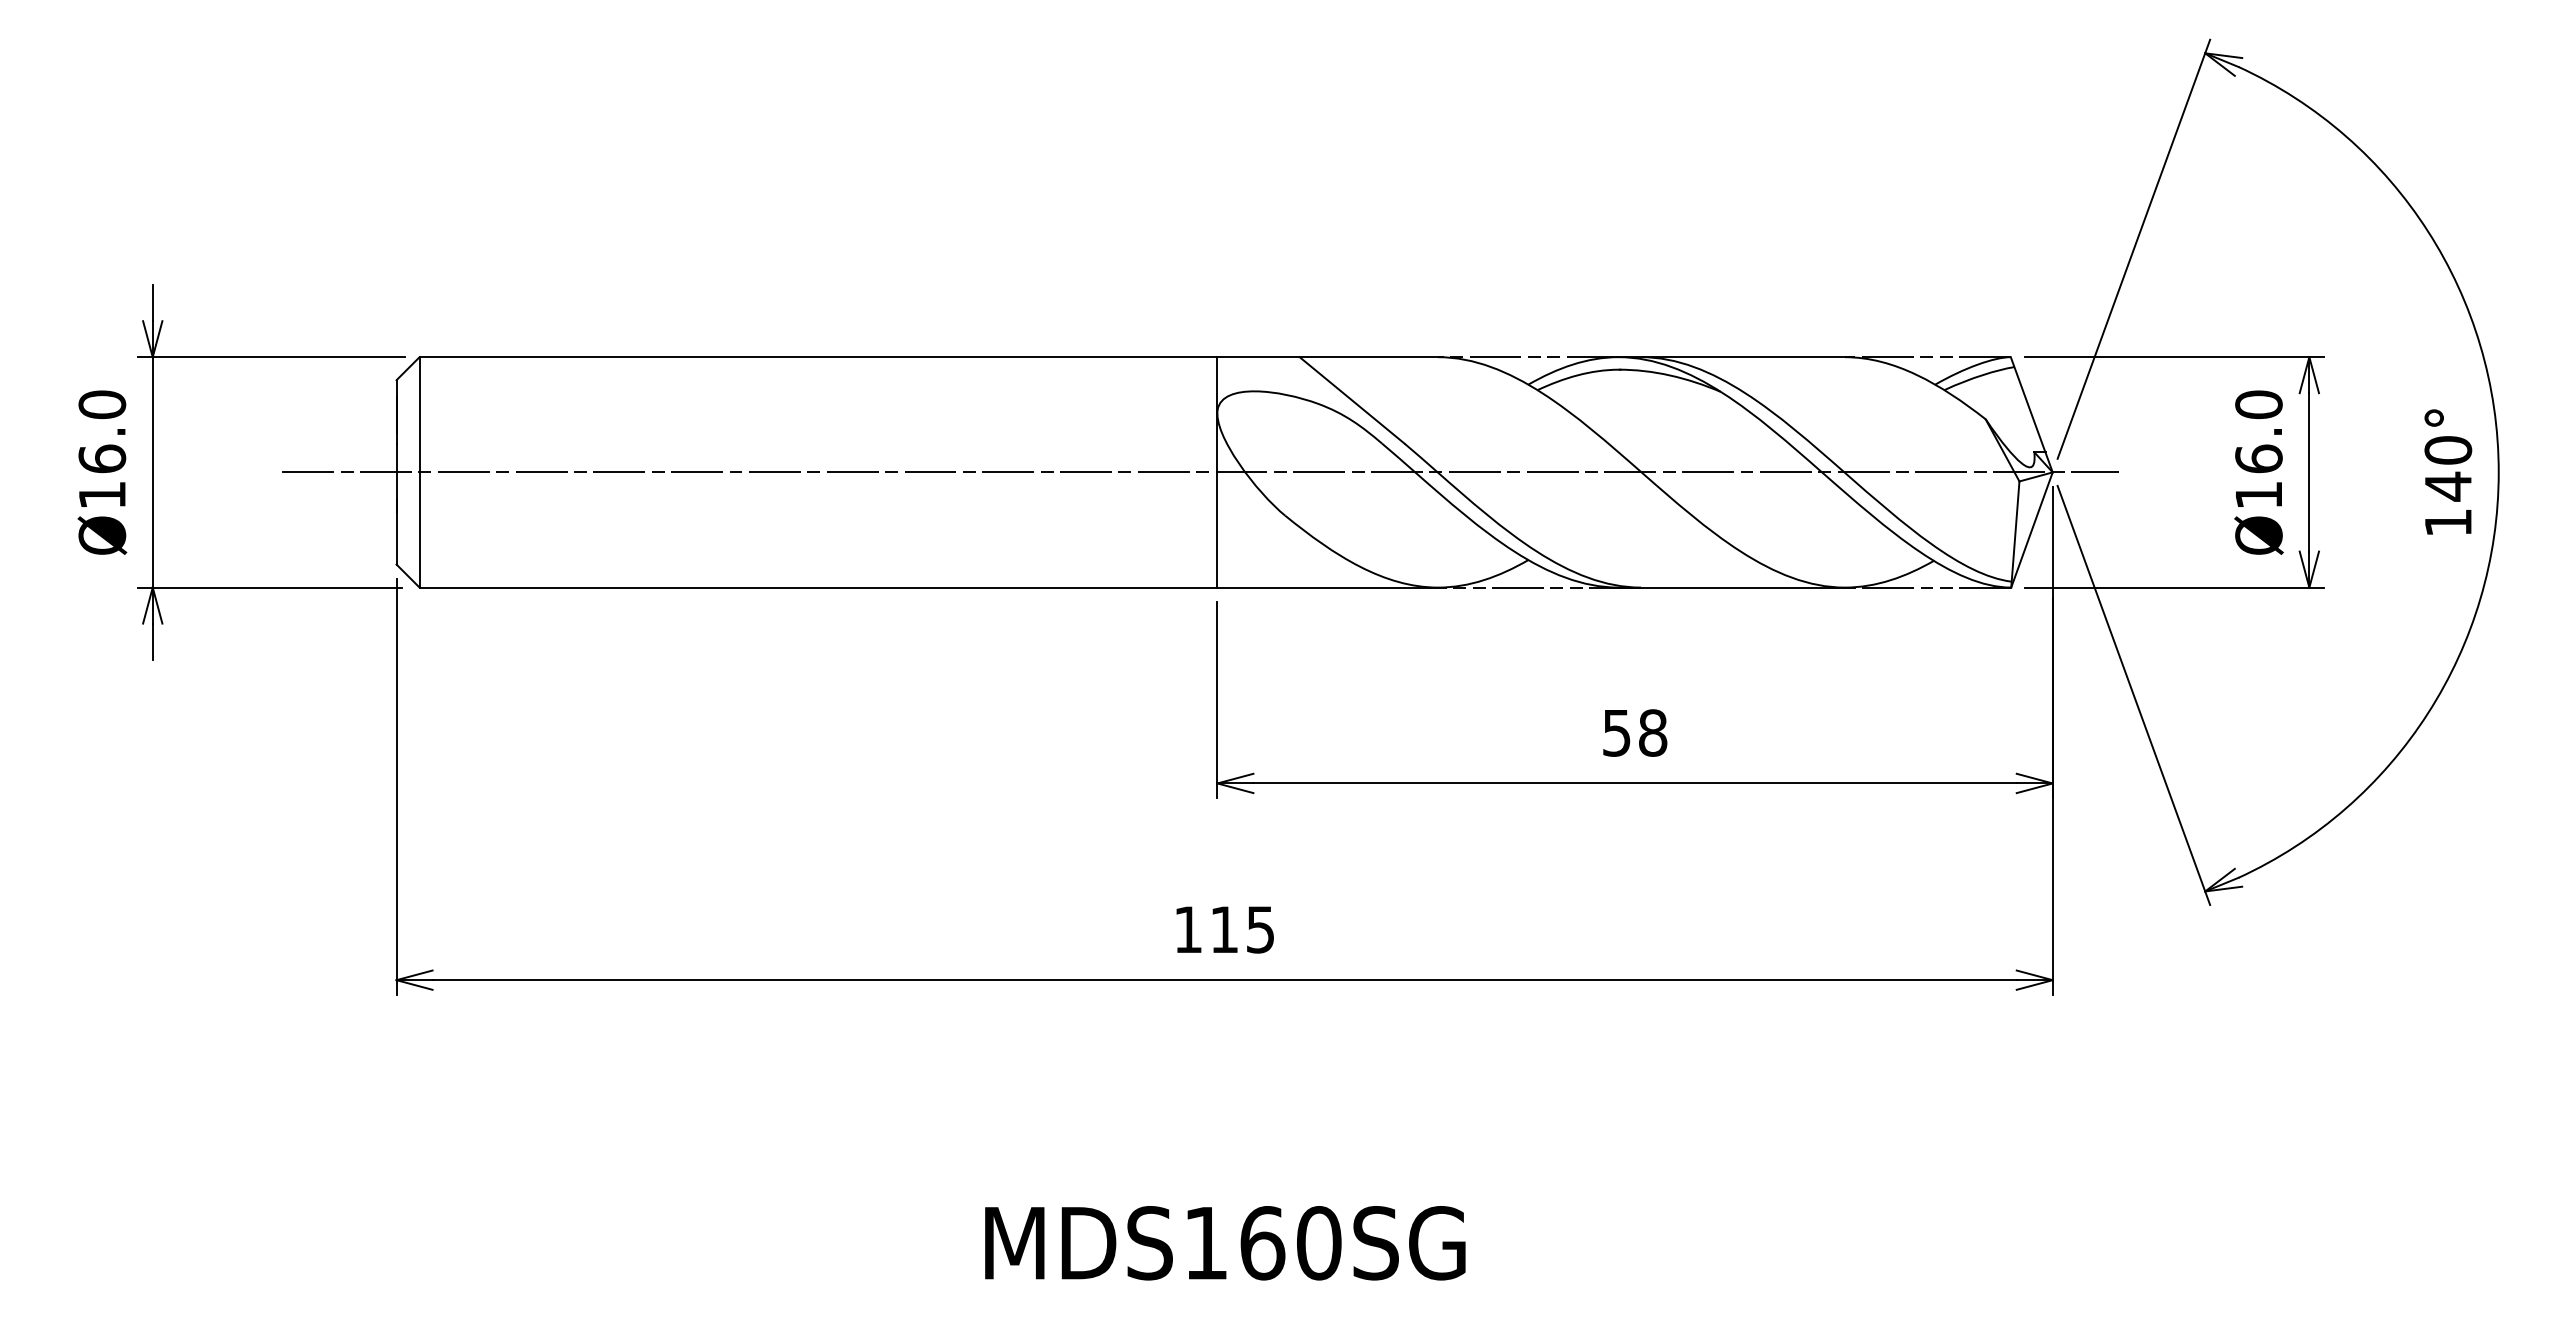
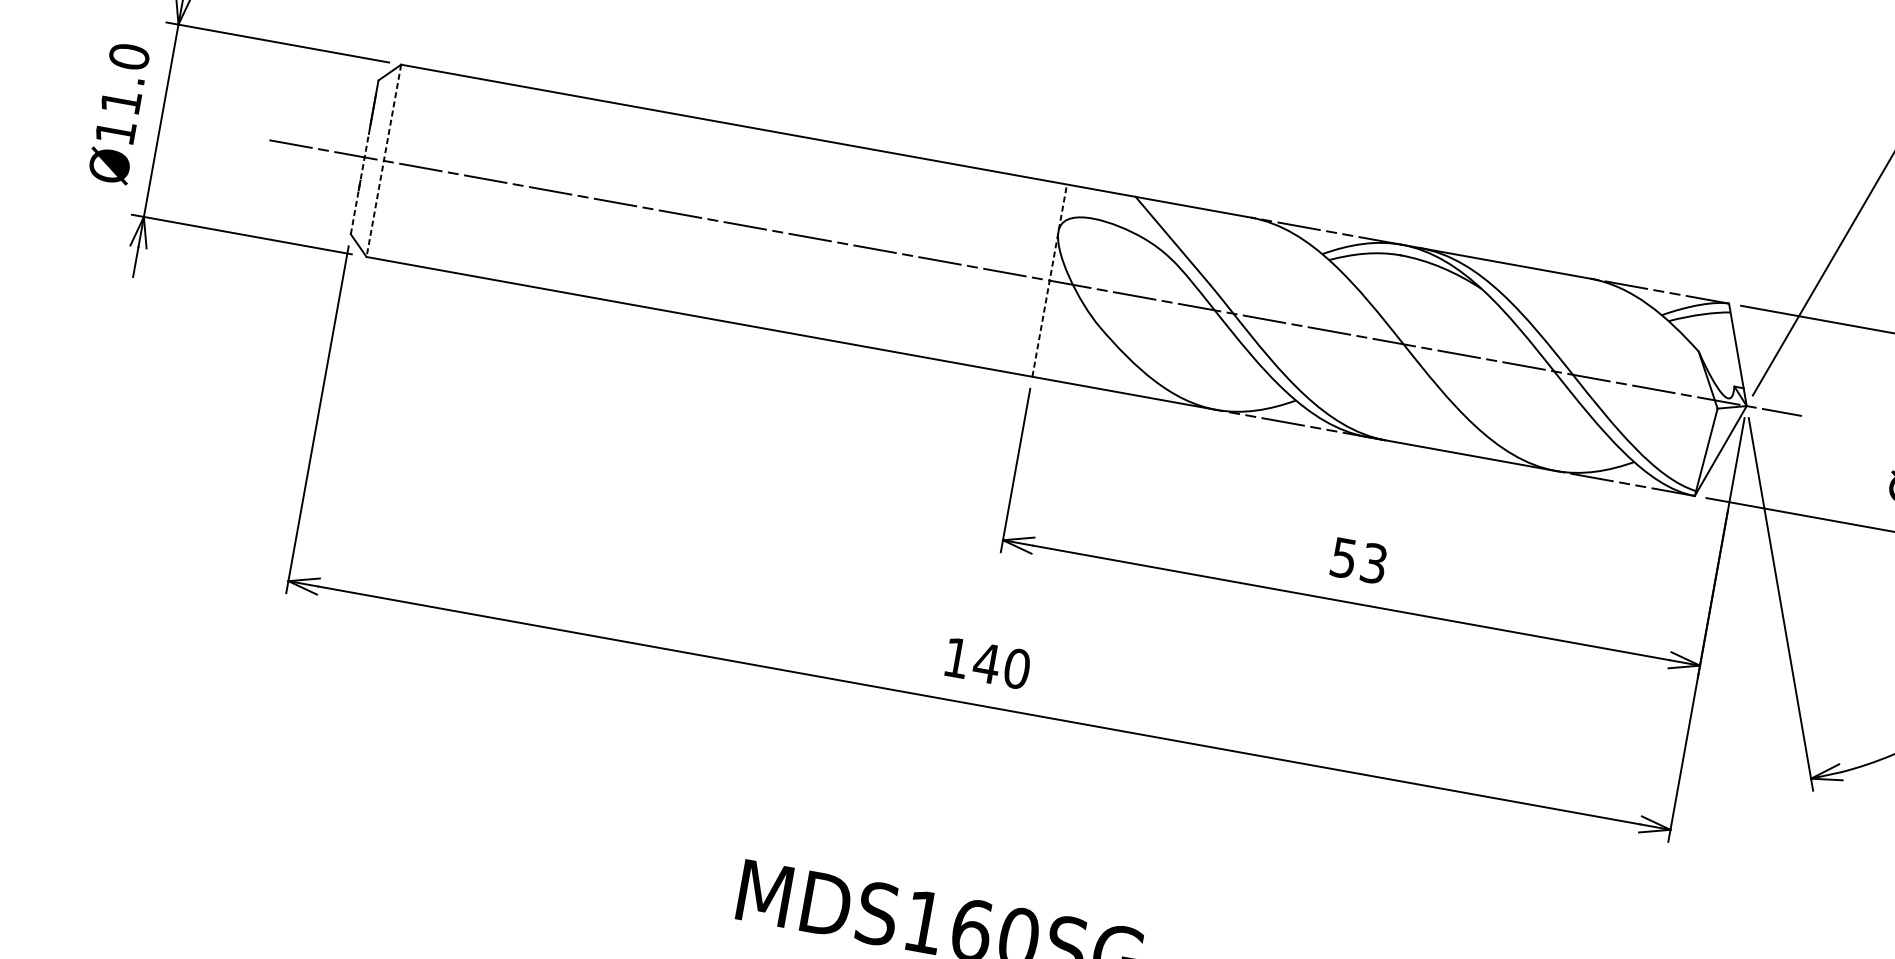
text: (102, 458) -> (121, 101), Ø16.0 -> Ø11.0
line: (1217, 471) -> (1049, 279), solid -> dashed
line: (419, 472) -> (383, 160), solid -> dashed
line: (396, 503) -> (359, 183), solid -> dashed
text: (1653, 732) -> (1374, 563), 58 -> 53
text: (1242, 929) -> (1001, 665), 115 -> 140

